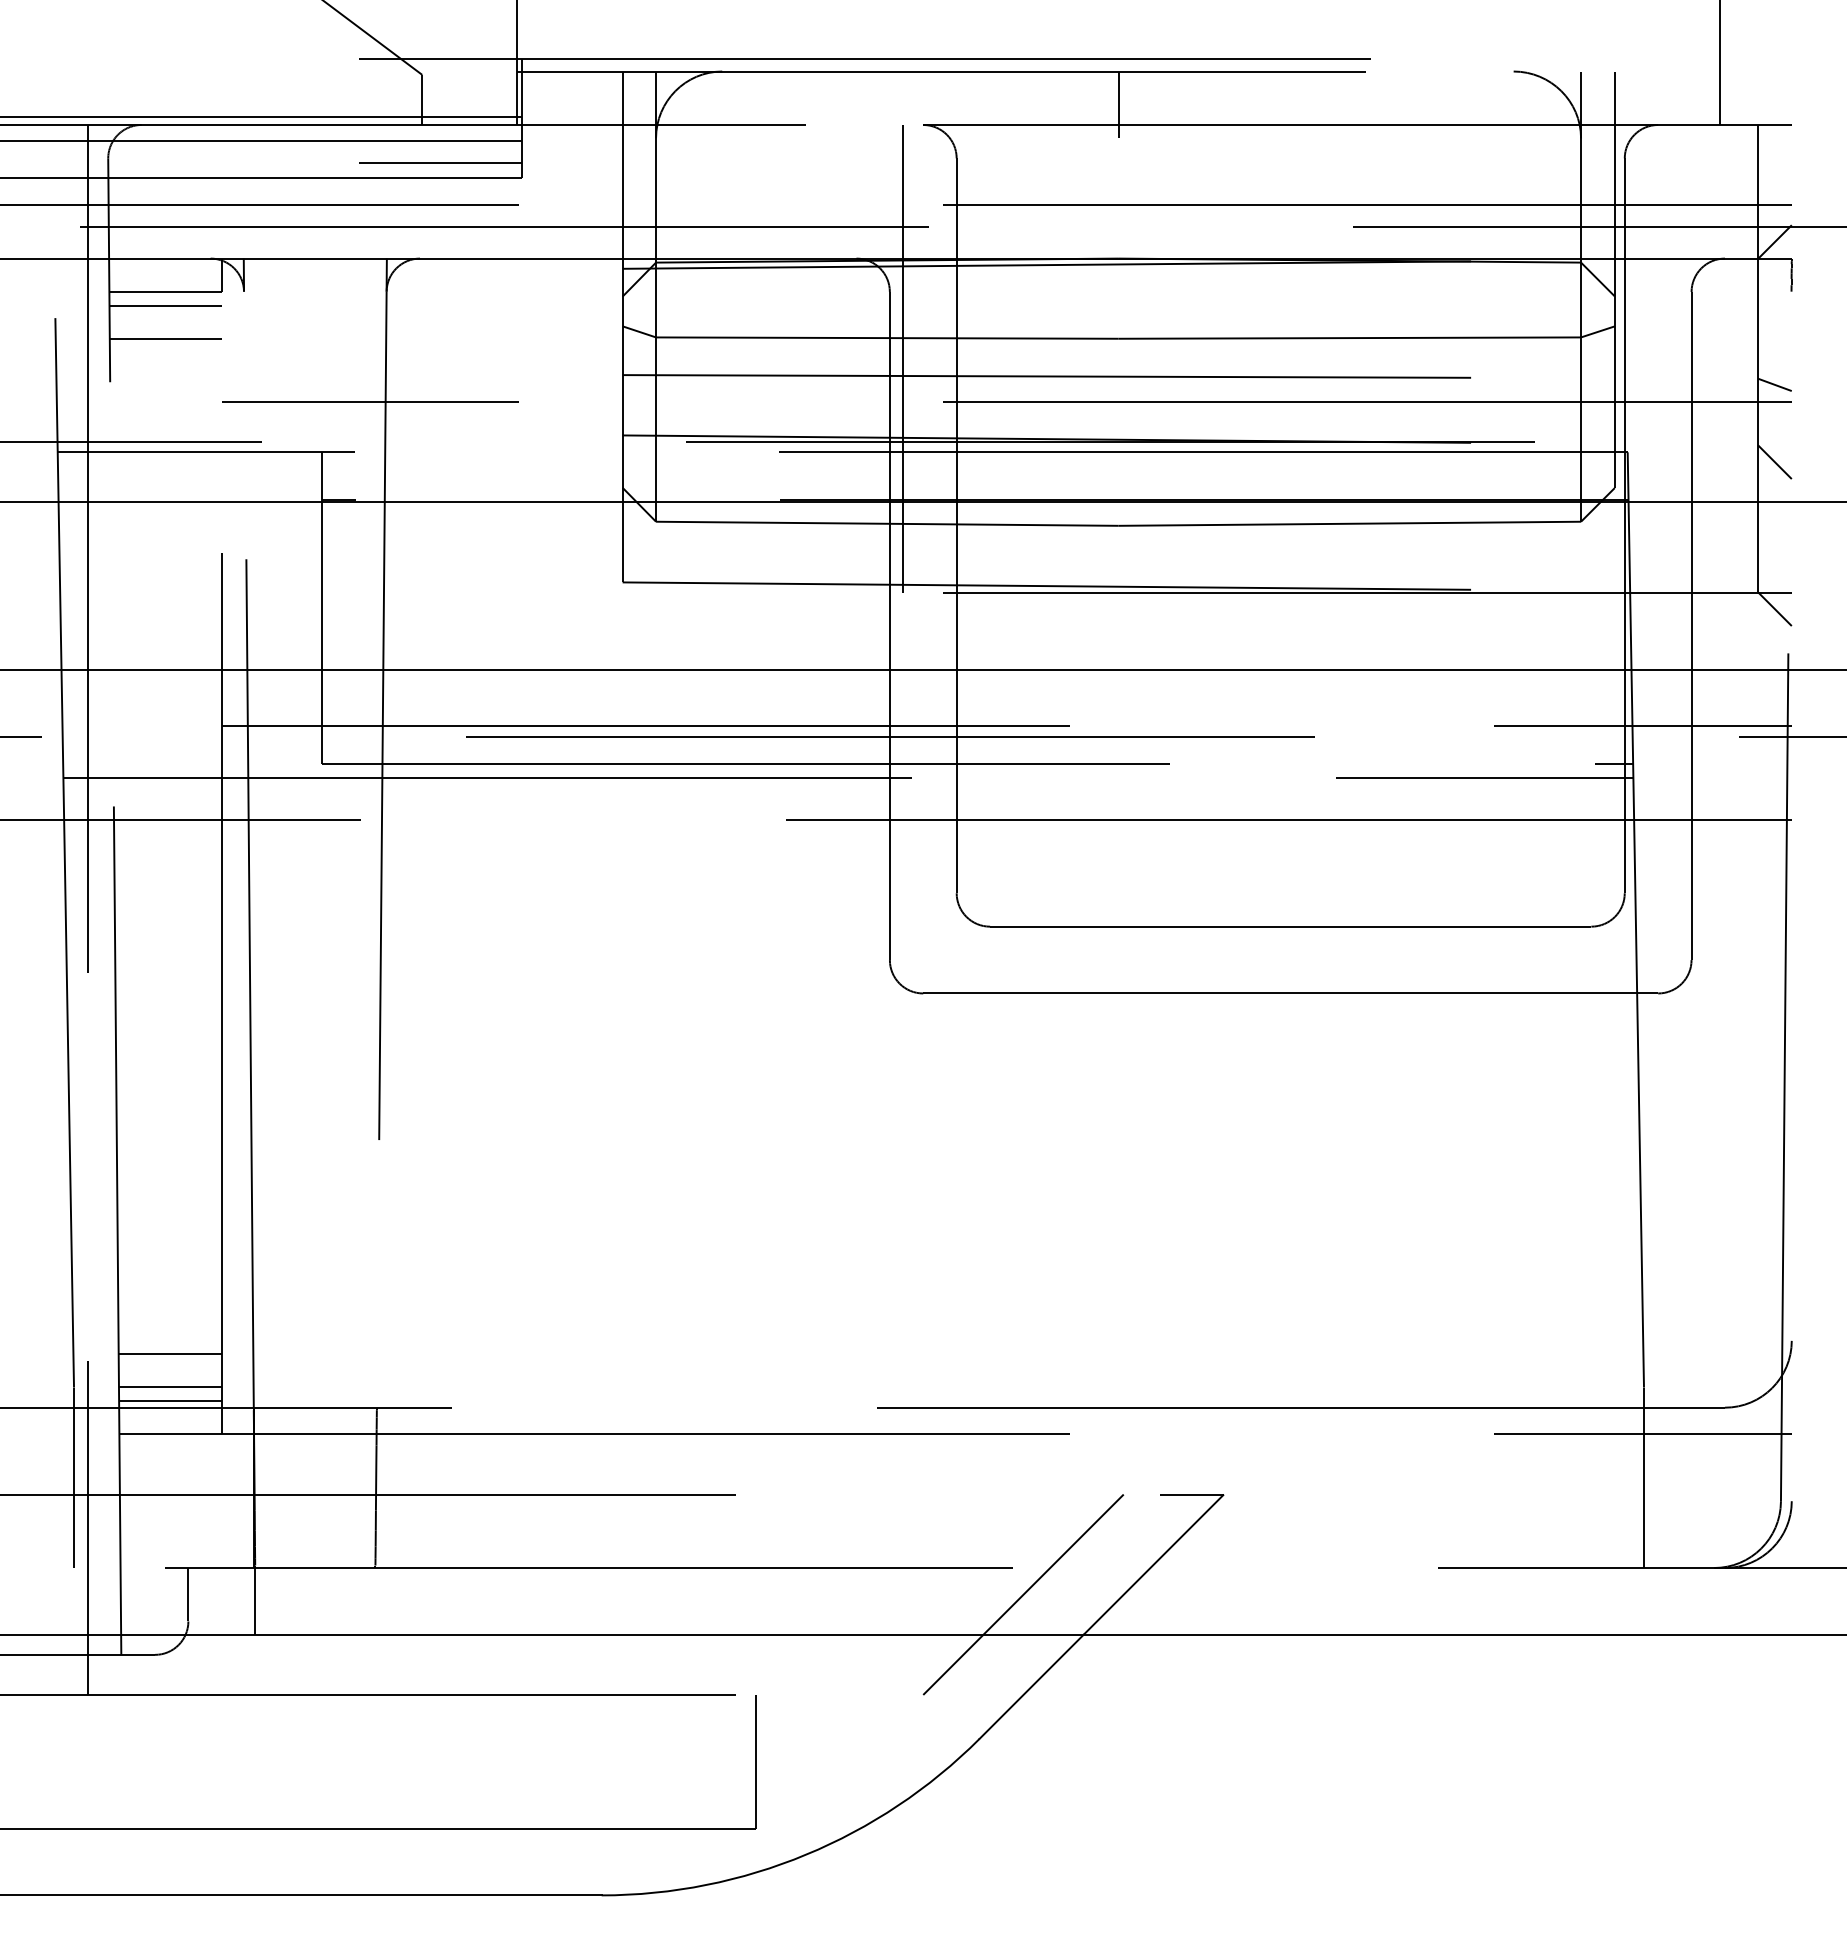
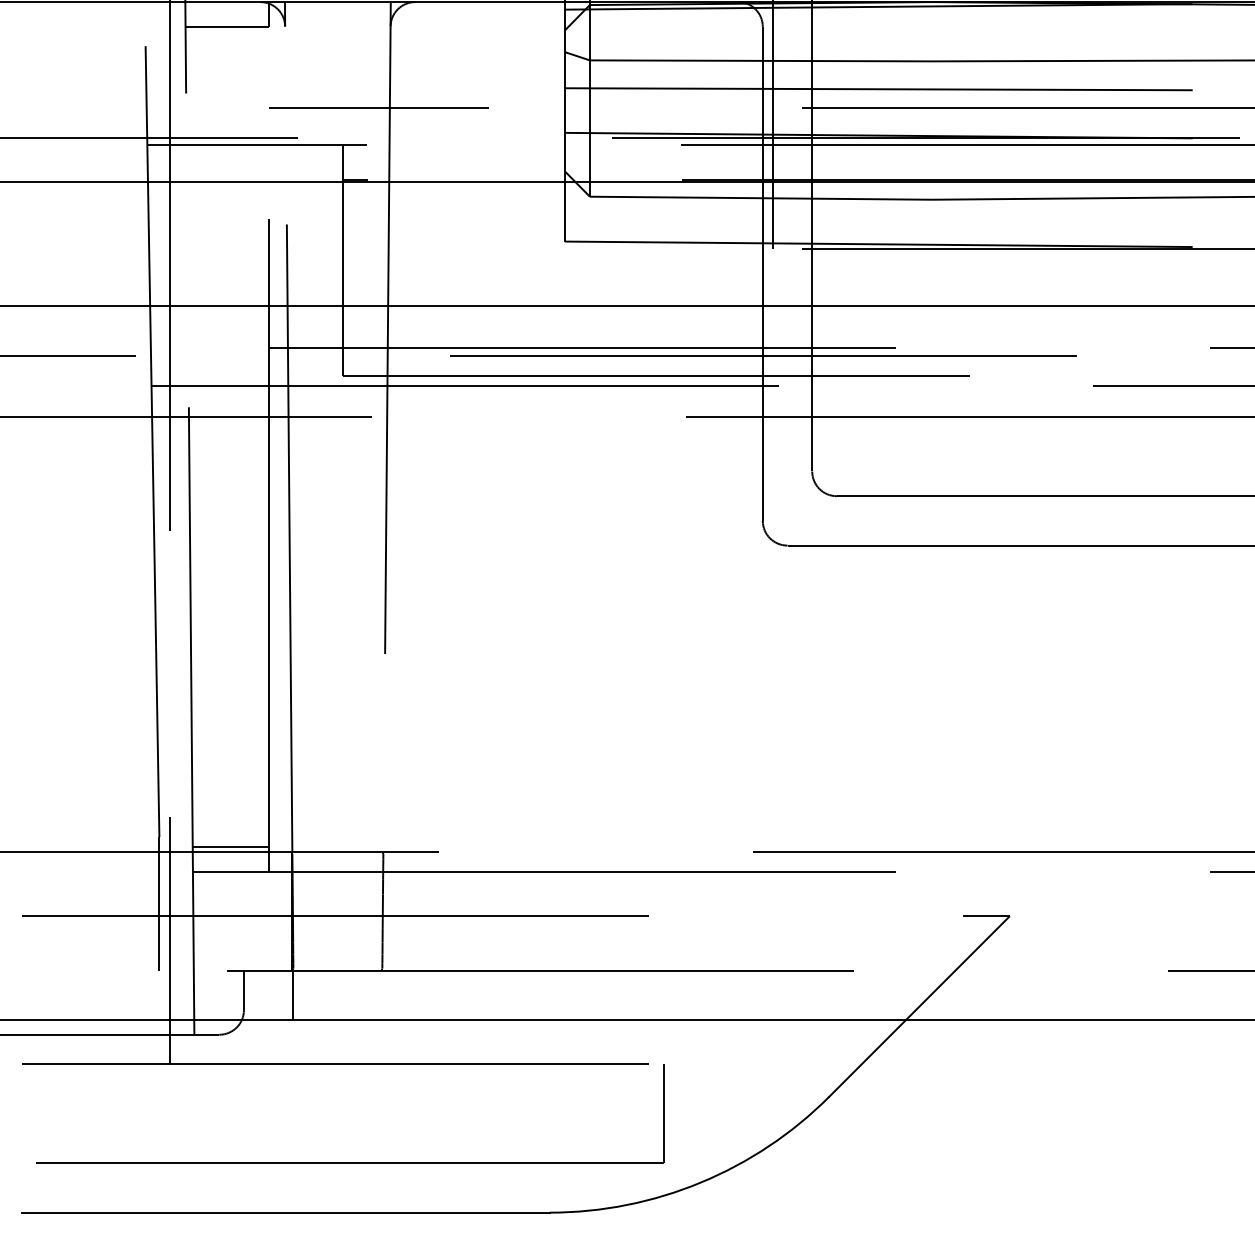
line: (165, 305) -> (227, 36), removed
line: (165, 339) -> (227, 61), removed
line: (169, 1353) -> (230, 811), removed
line: (169, 1387) -> (230, 837), removed
line: (1023, 1594) -> (861, 990), removed

